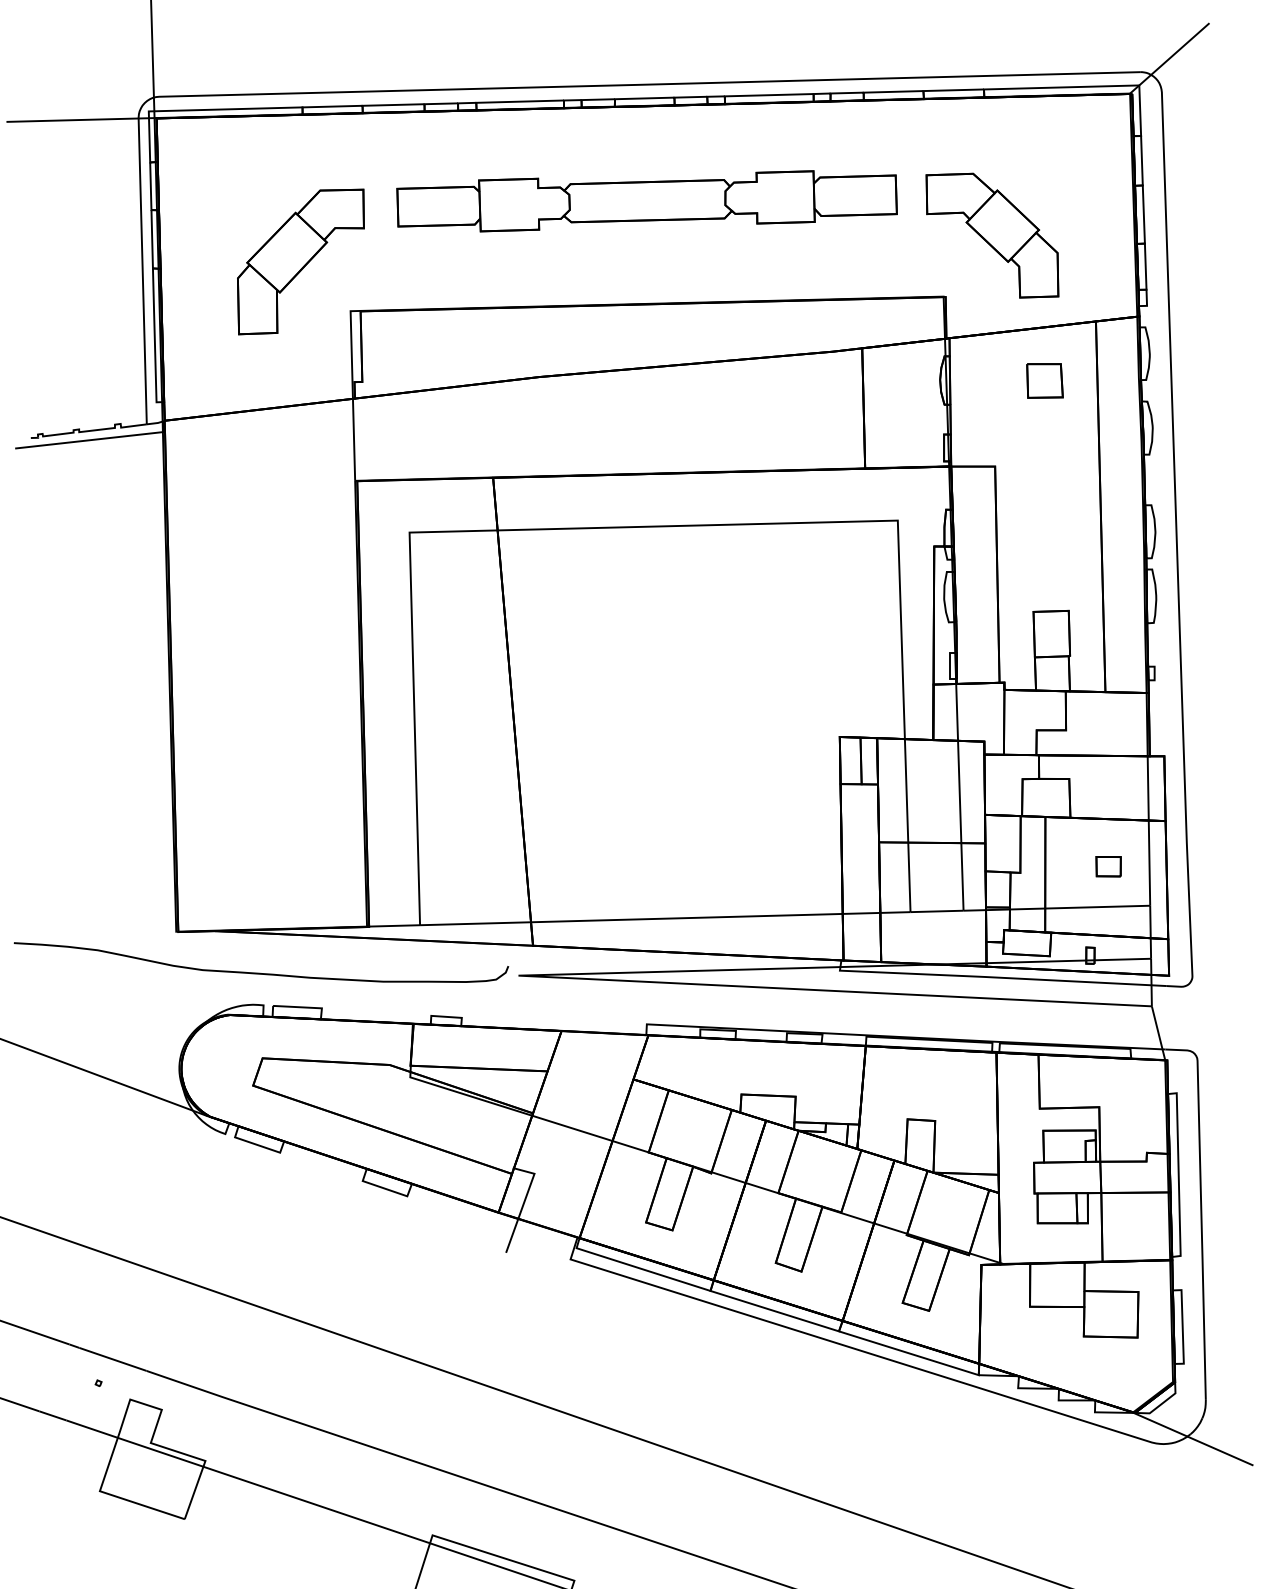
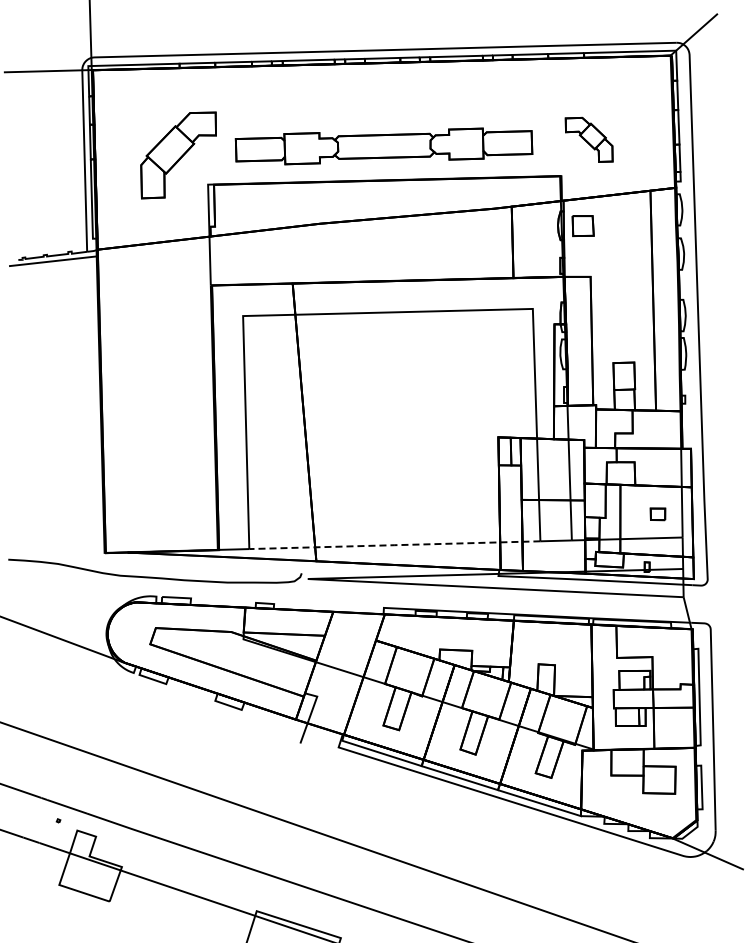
part: (646, 201) -> (383, 146), moved
part: (993, 235) -> (589, 139), size x0.6
part: (1043, 379) -> (582, 225), moved
line: (664, 919) -> (394, 545), solid -> dashed

